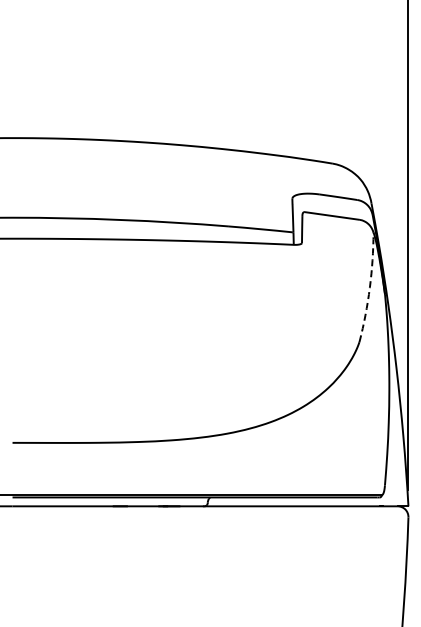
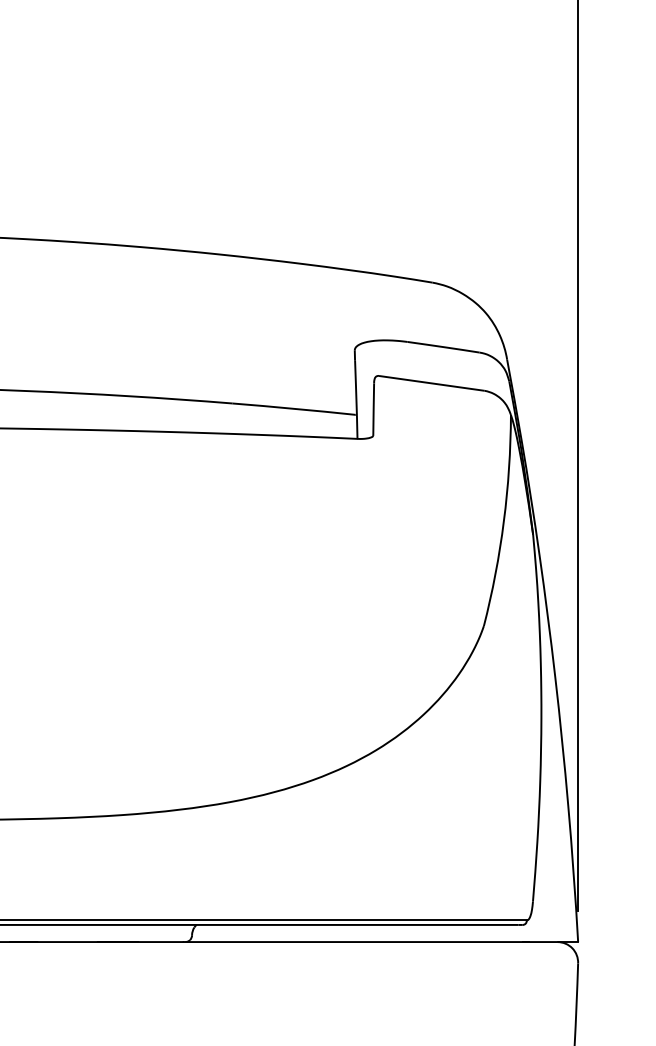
arc: (369, 287) -> (503, 520), dashed -> solid

